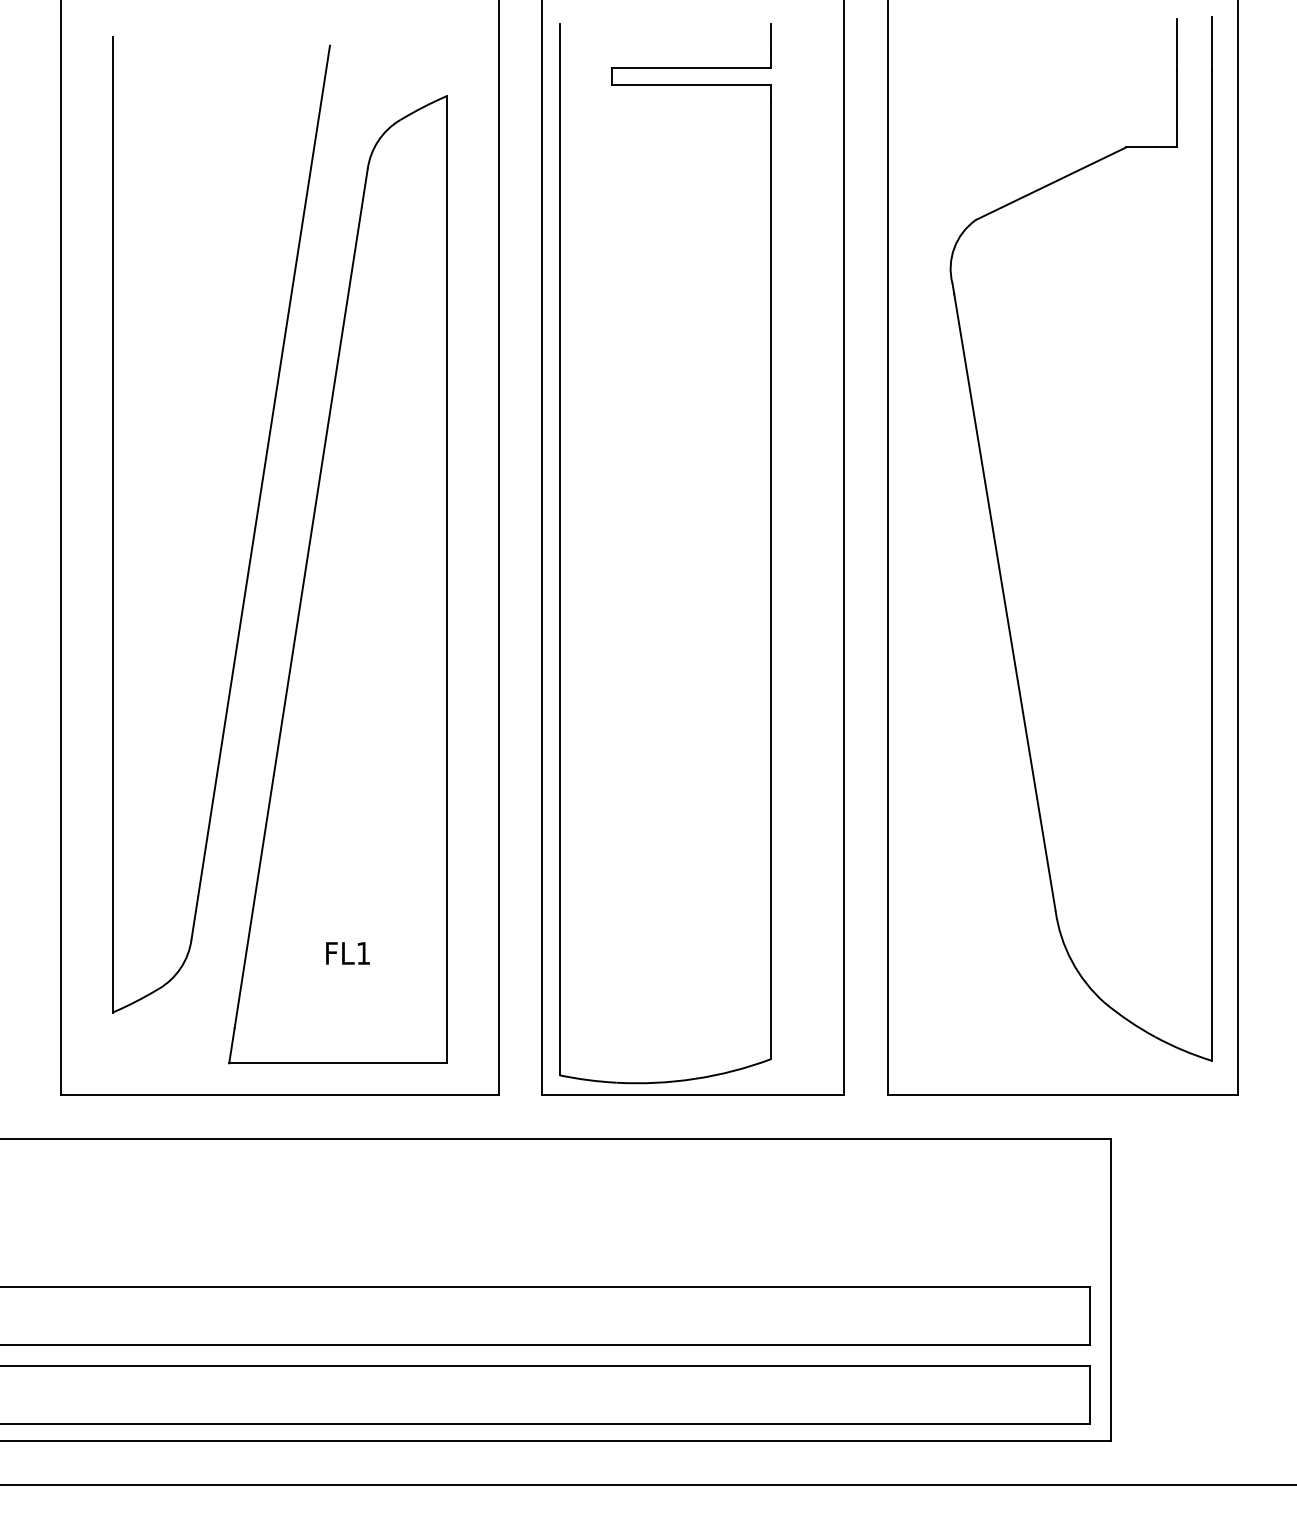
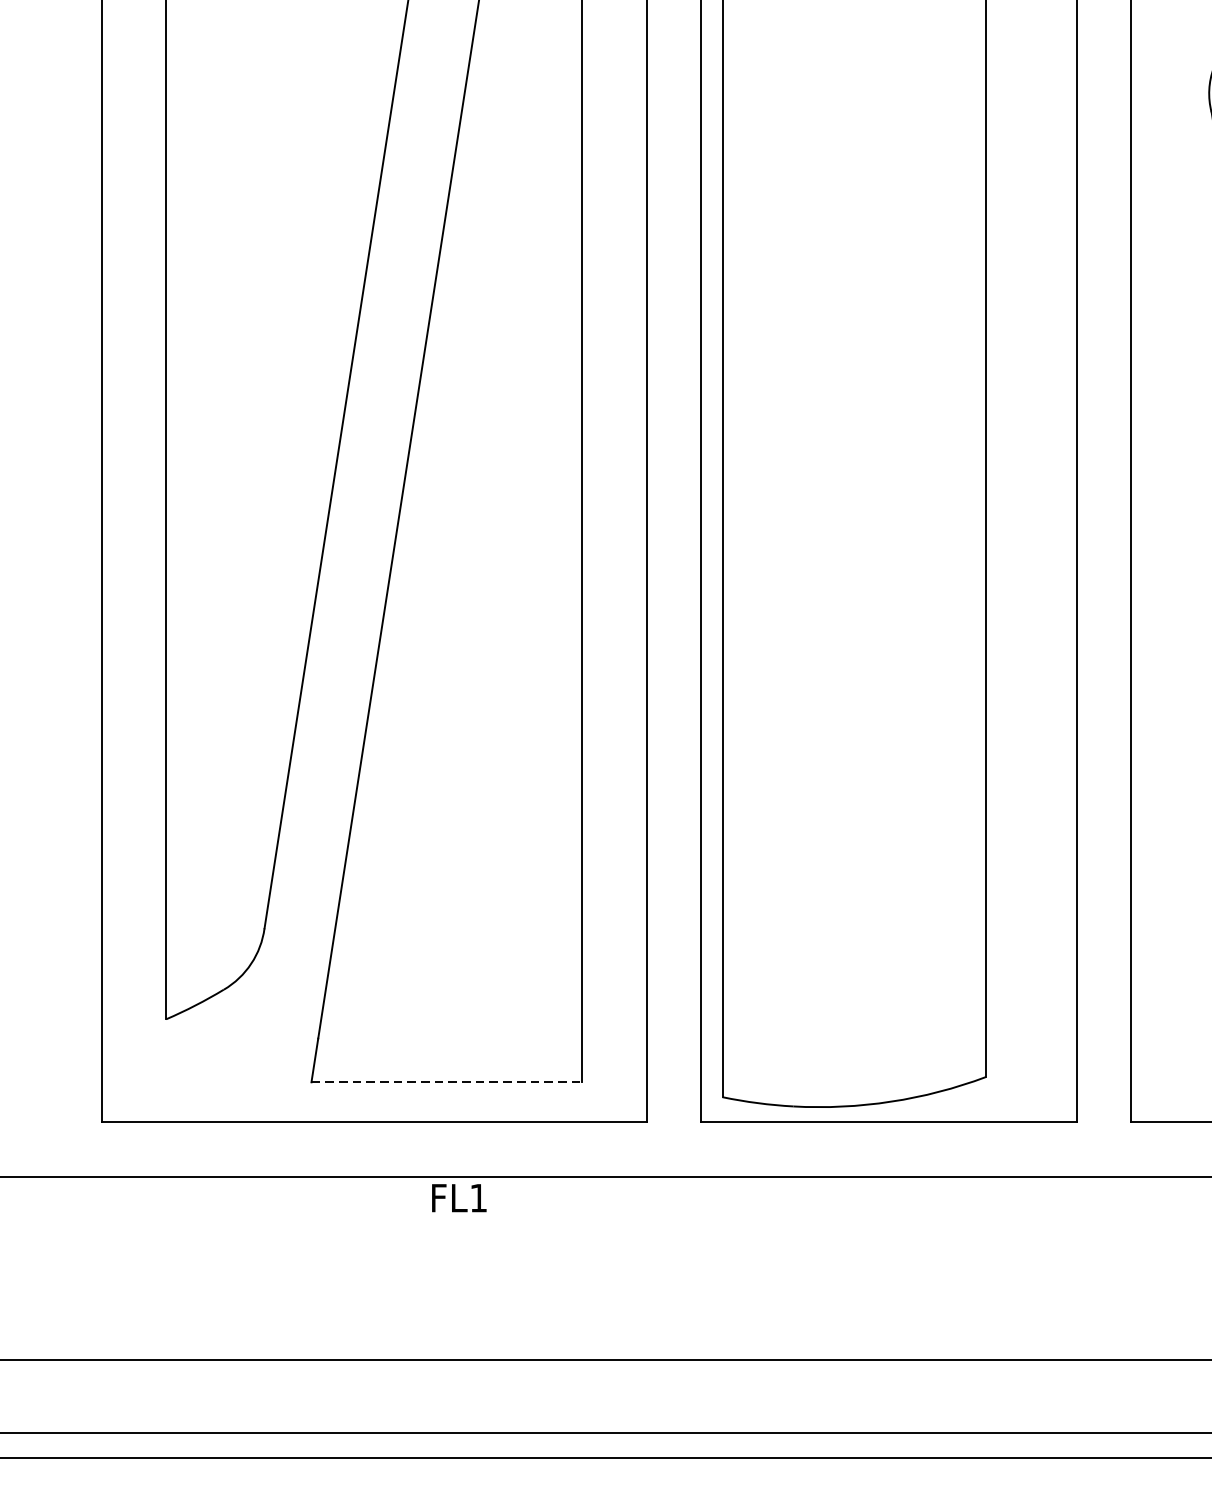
text: (347, 953) -> (458, 1198), moved
line: (337, 1063) -> (446, 1082), solid -> dashed

